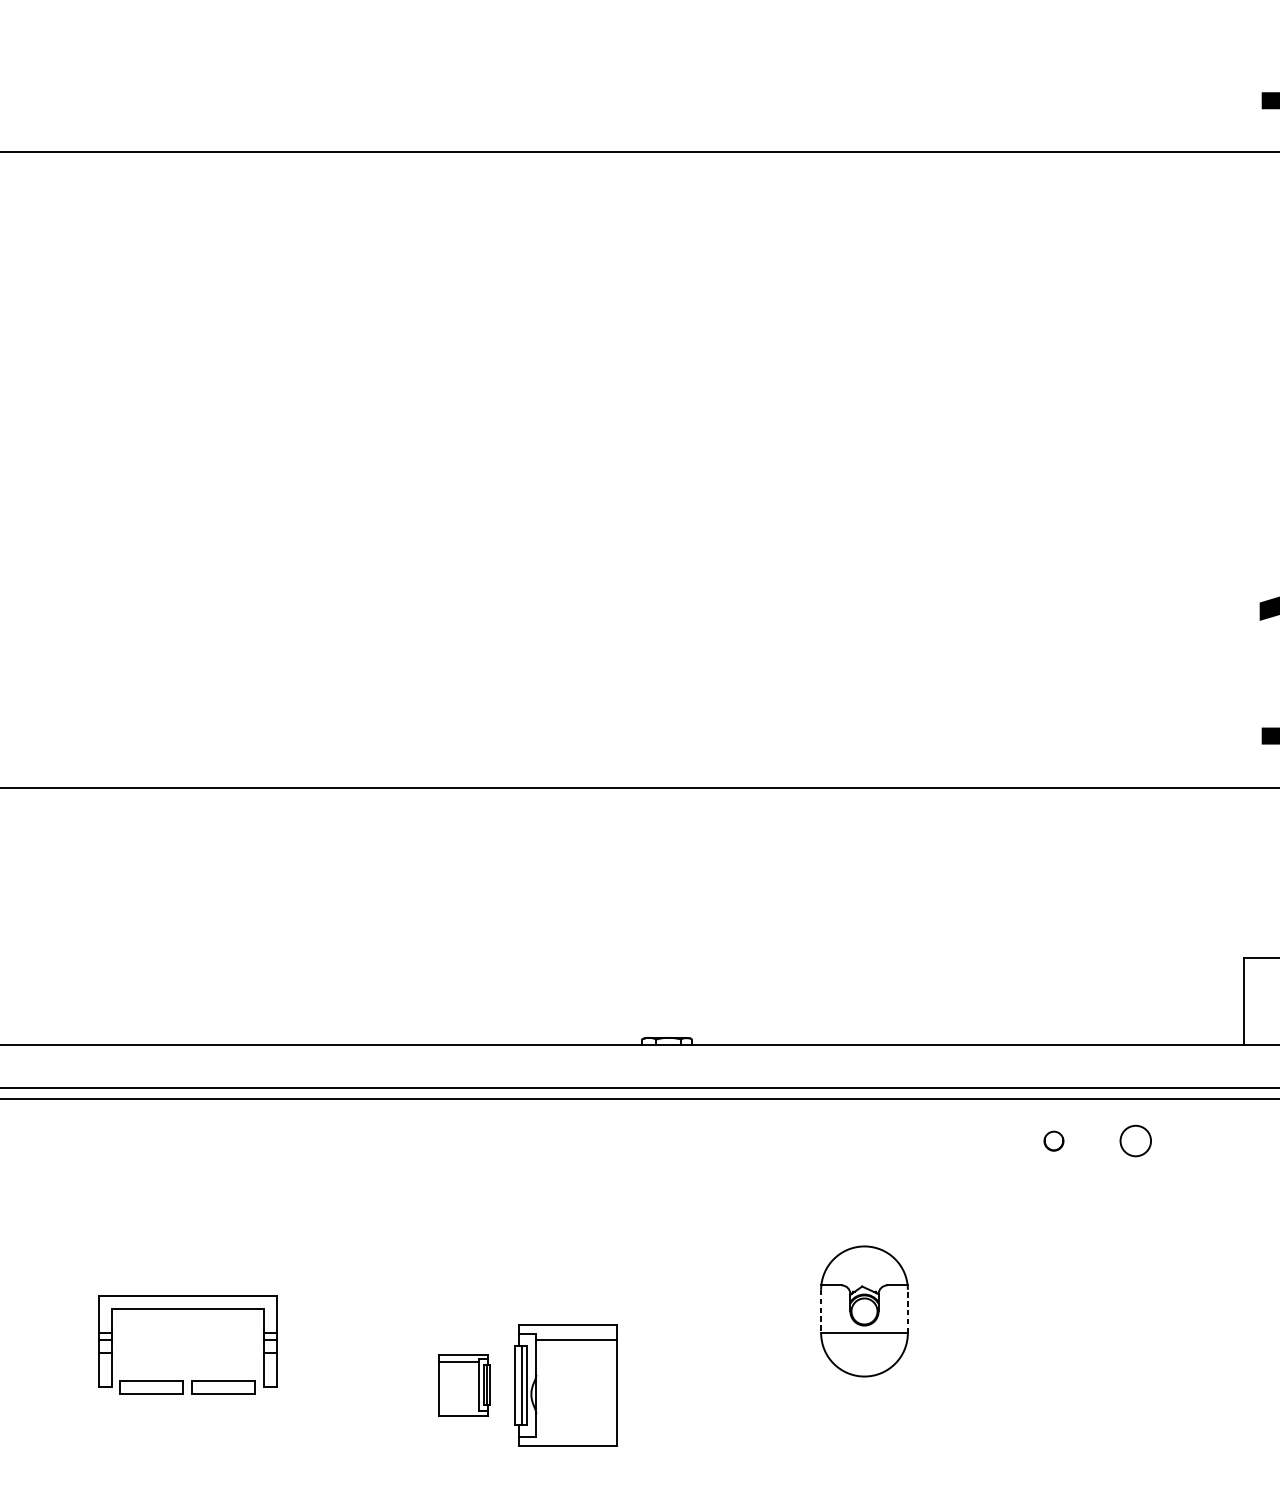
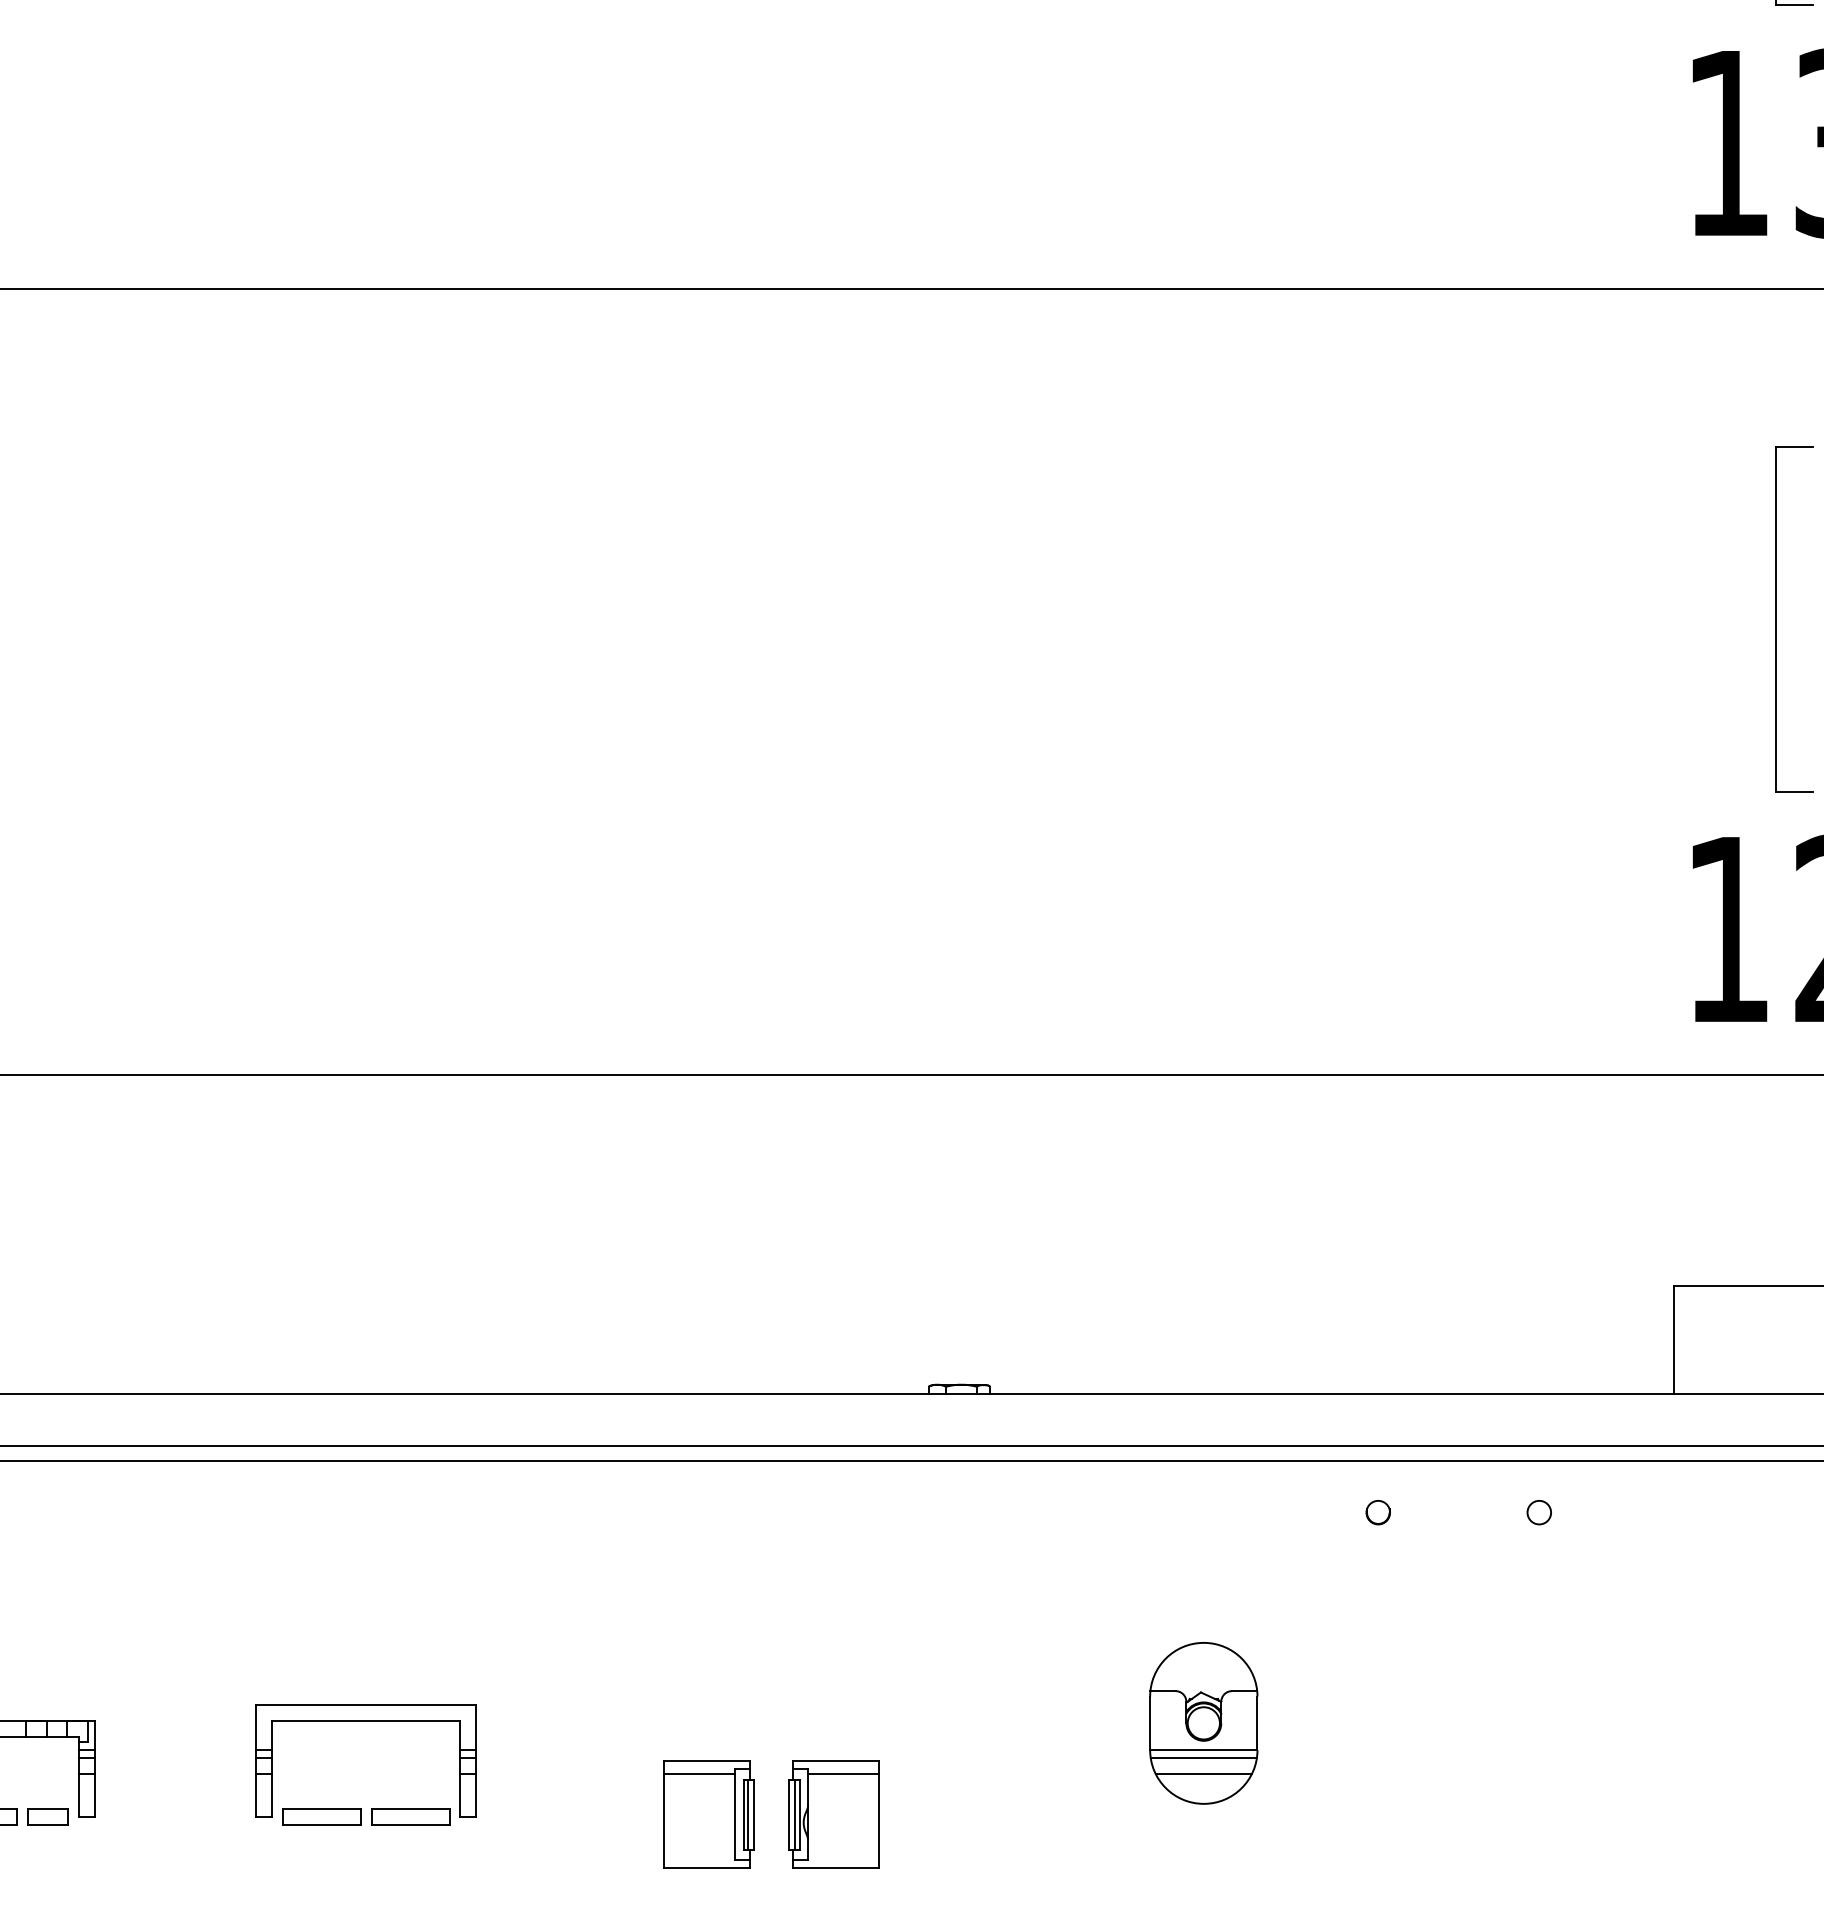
circle: (1053, 1141) -> (1377, 1512), moved
circle: (1134, 1141) -> (1538, 1512), size x0.62
line: (821, 1311) -> (1150, 1723), dashed -> solid
line: (907, 1311) -> (1257, 1723), dashed -> solid
line: (864, 1339) -> (1203, 1758), added
line: (864, 1352) -> (1203, 1774), added
part: (464, 1385) -> (708, 1814), size x1.43
part: (565, 1385) -> (833, 1814), size x0.71

